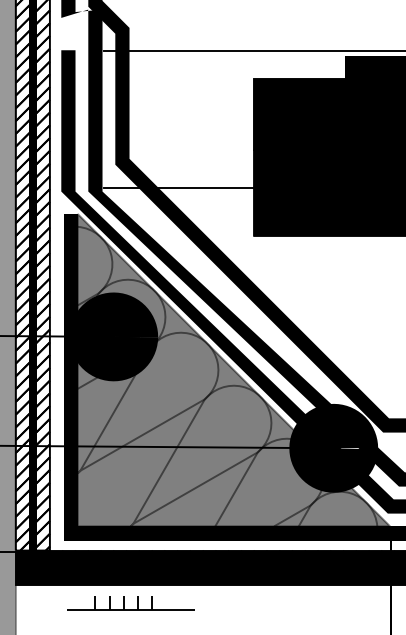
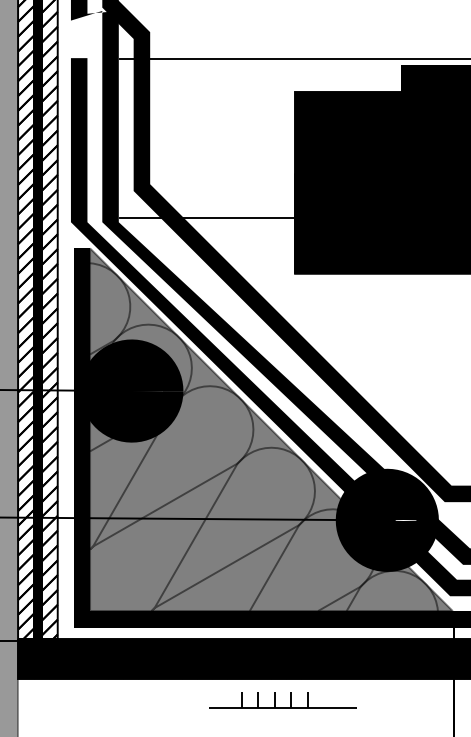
part: (130, 603) -> (282, 700), moved

